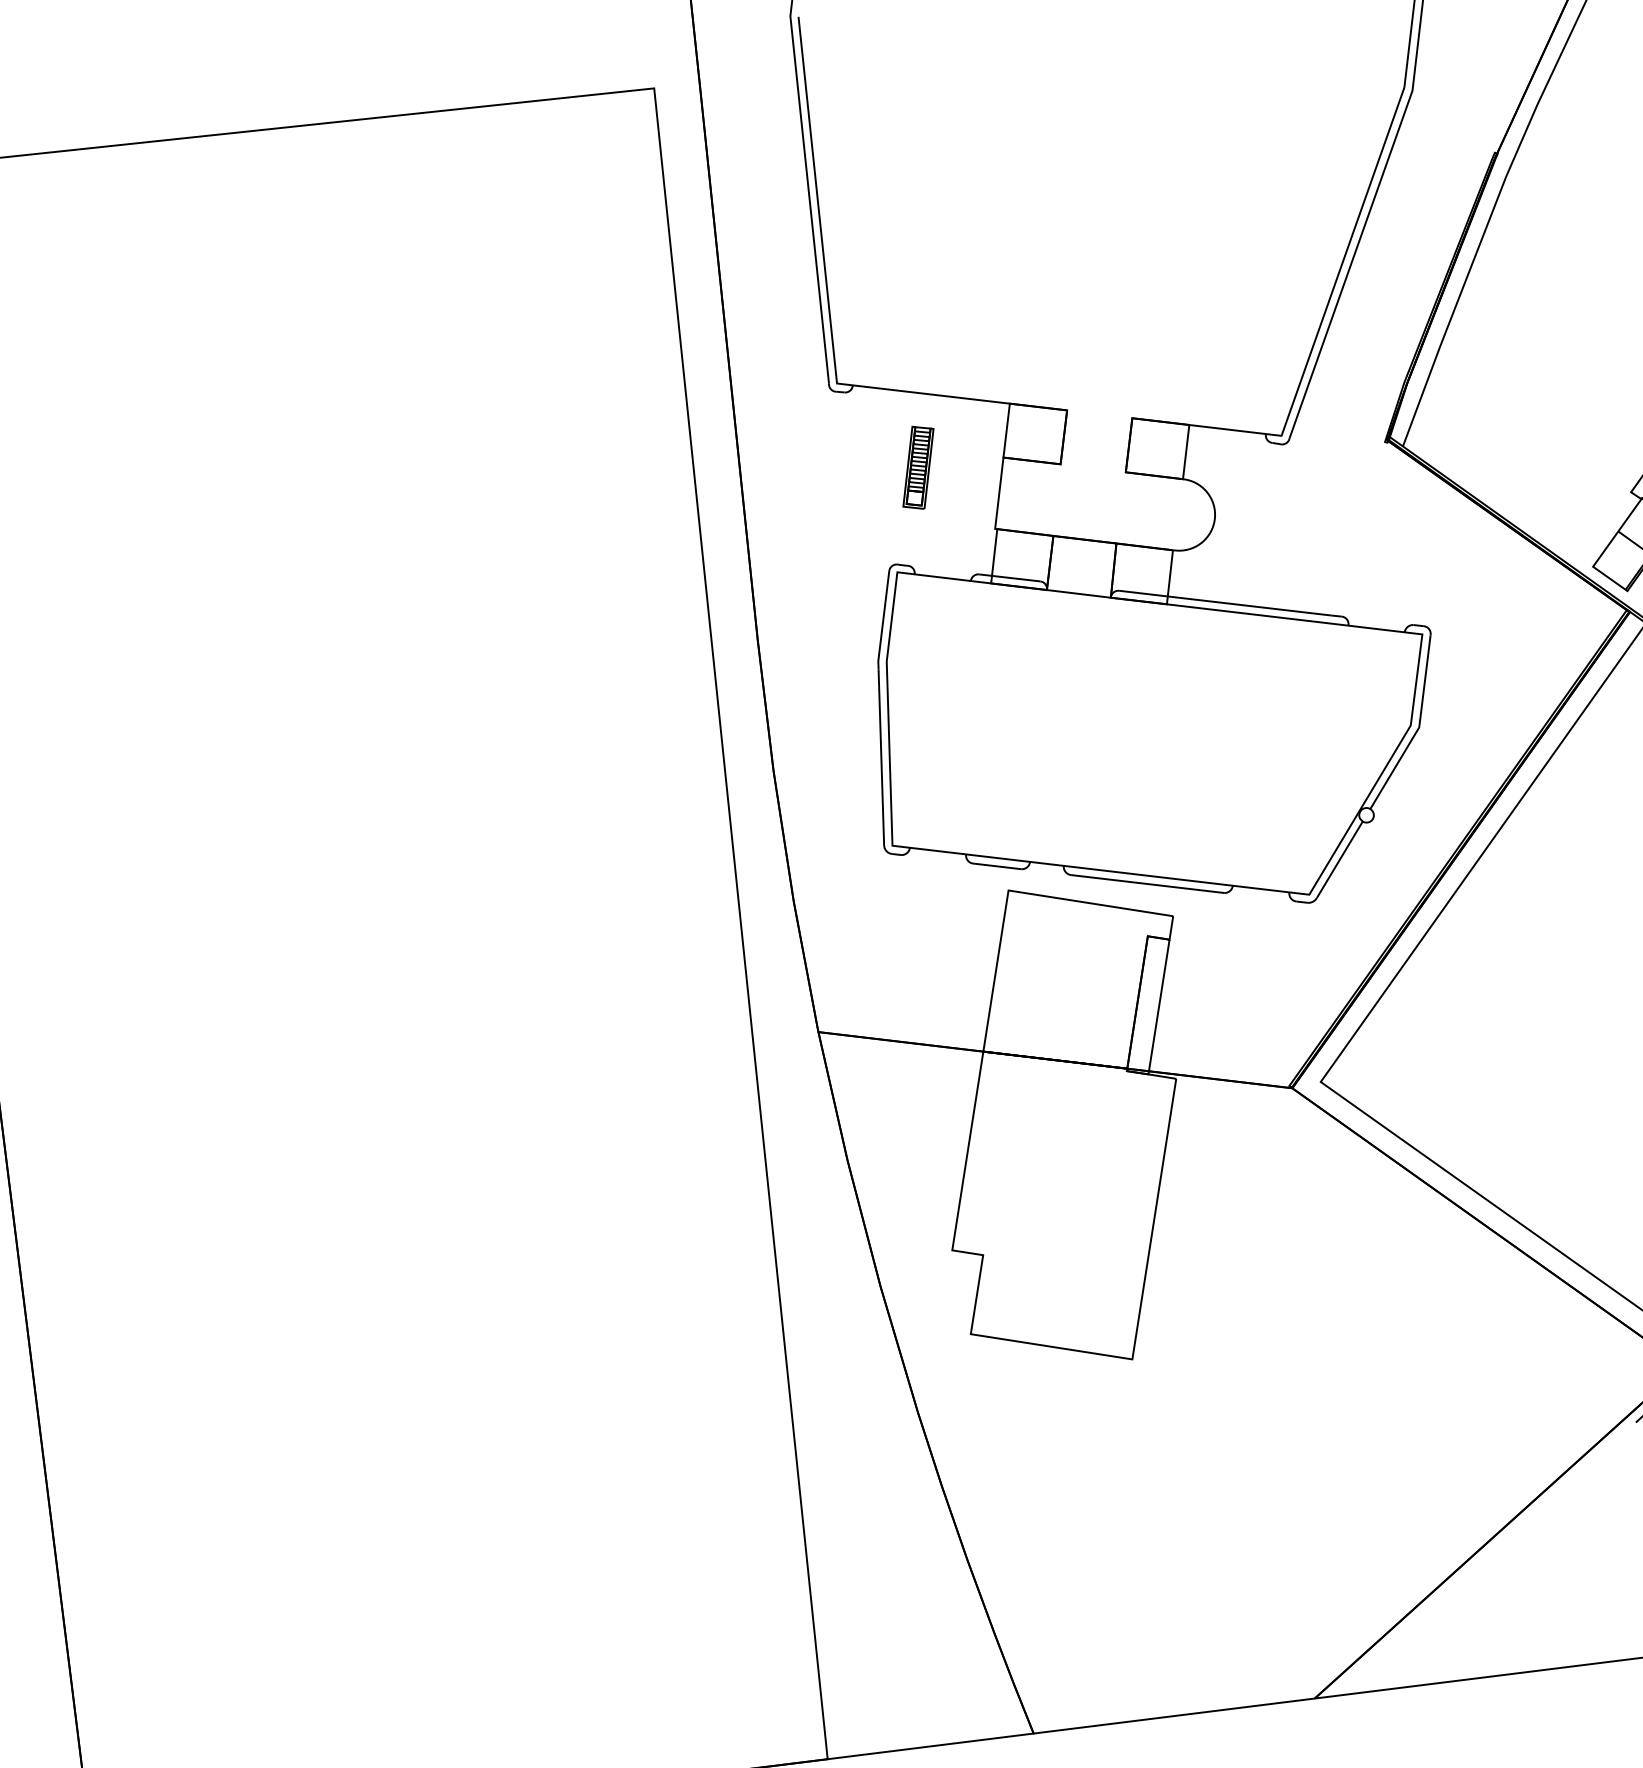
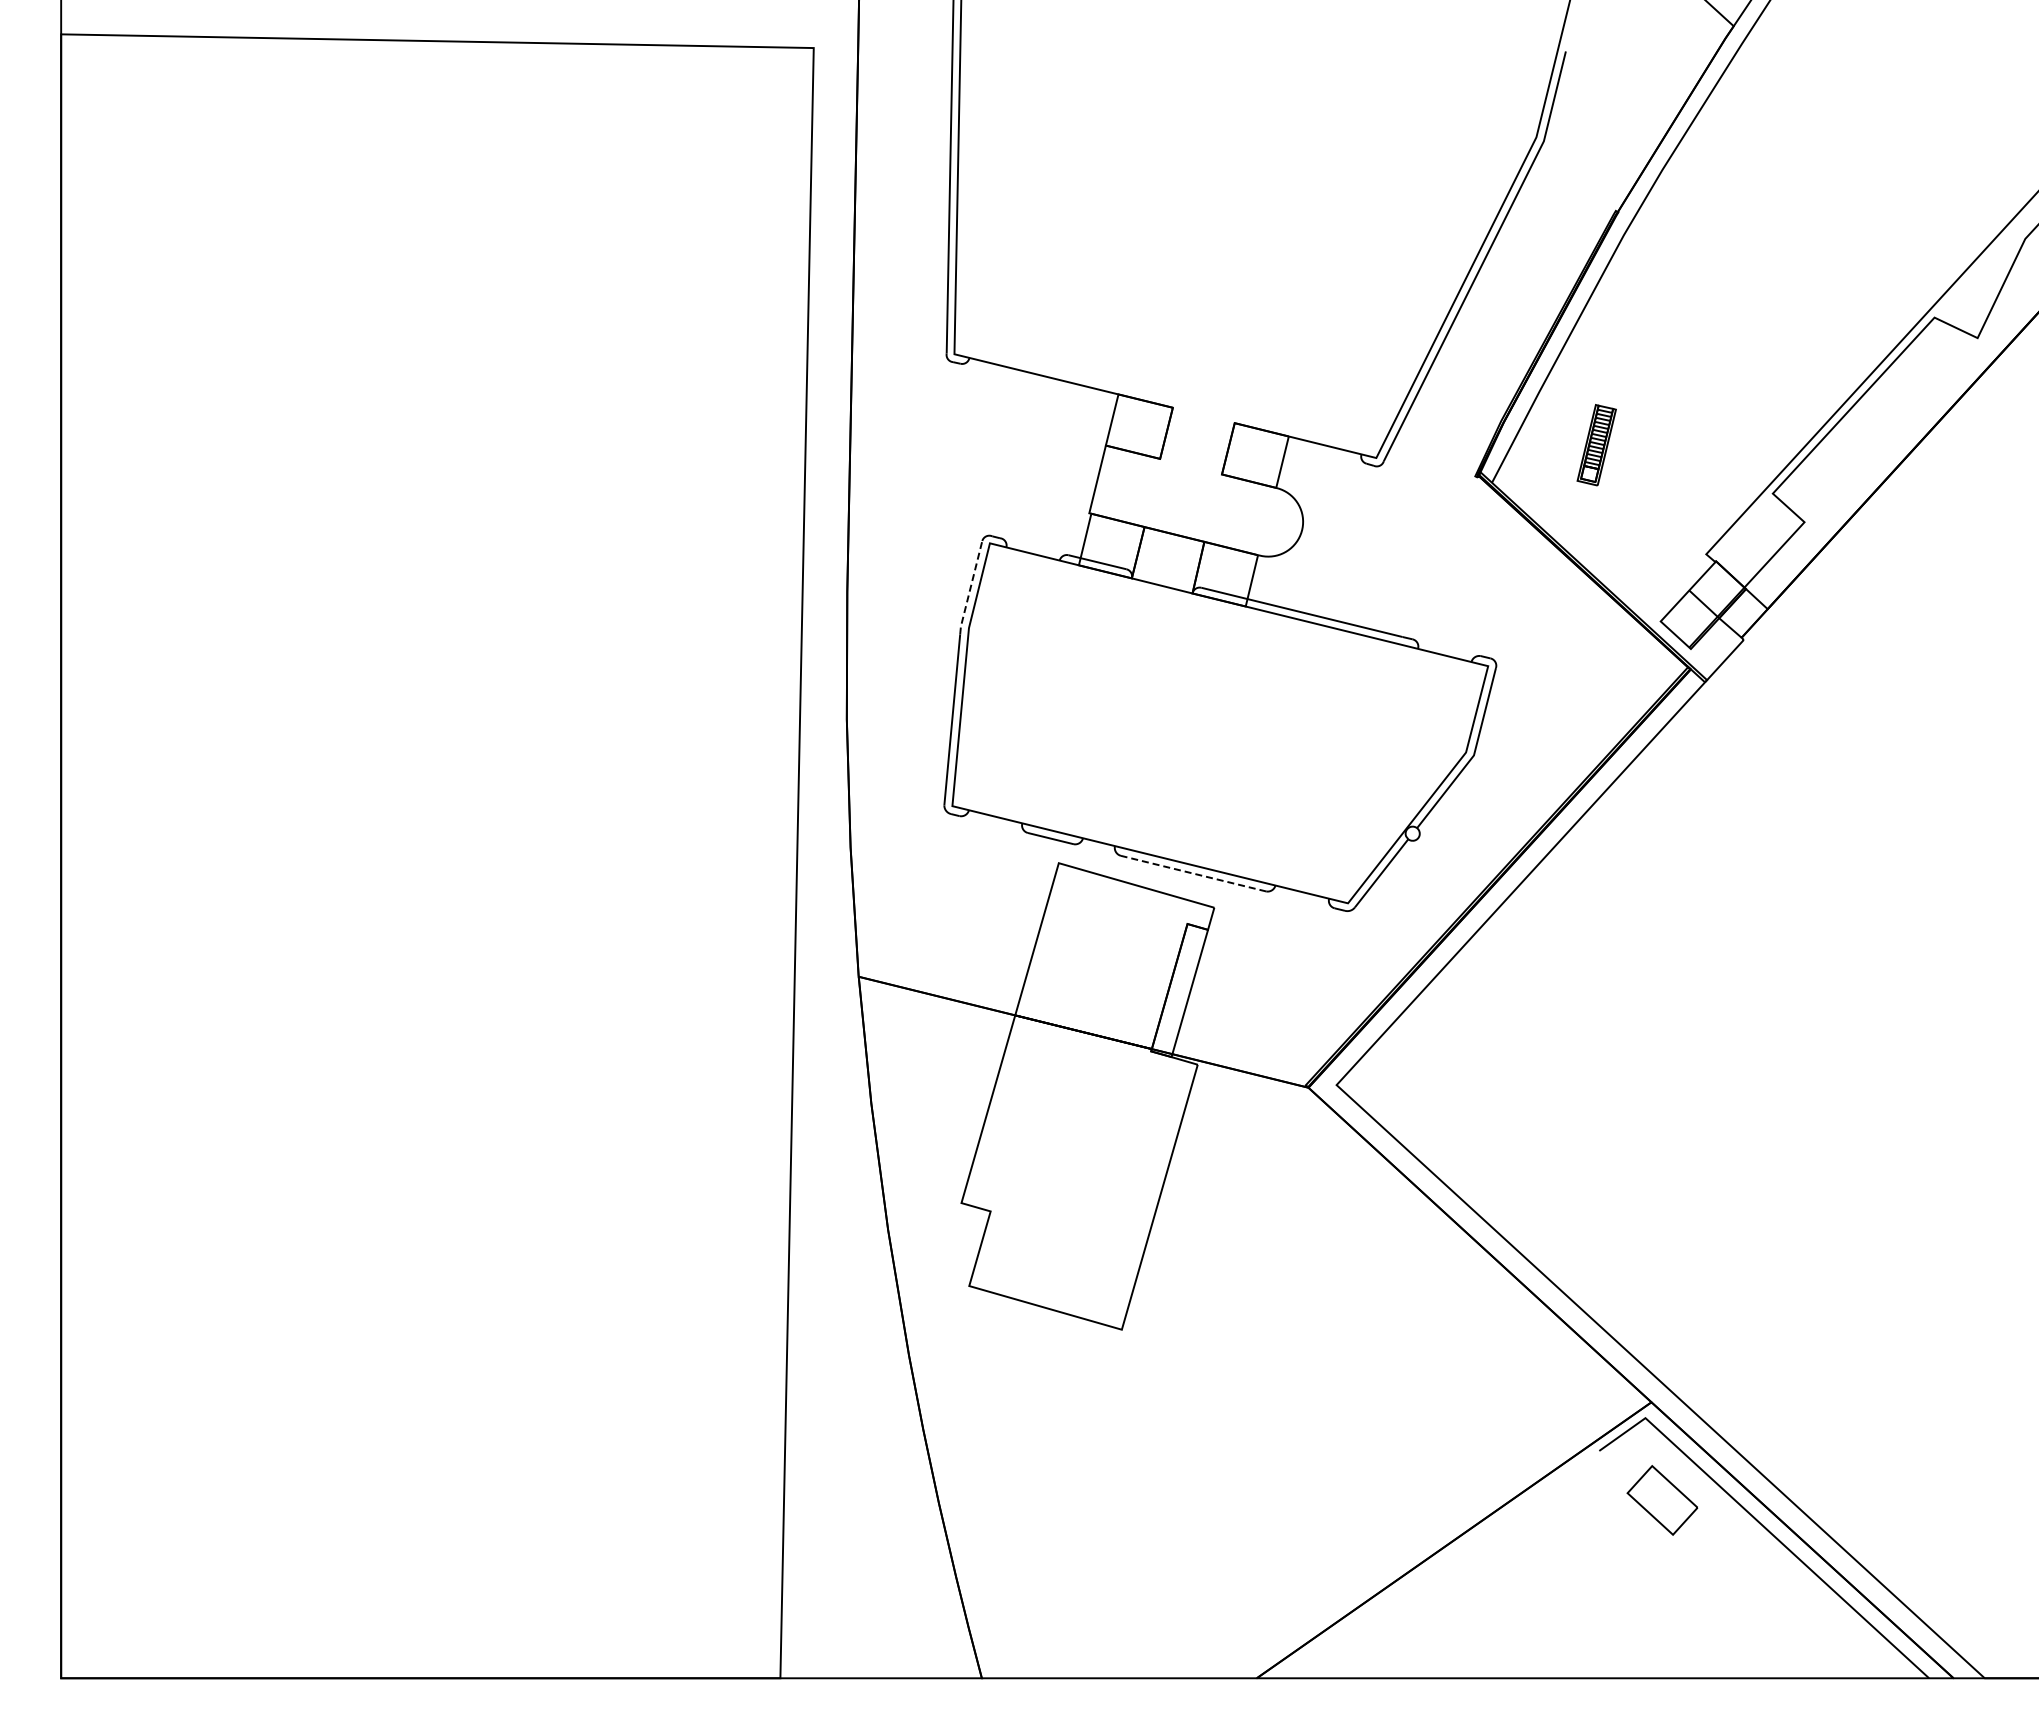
part: (918, 468) -> (1596, 445), moved
line: (883, 620) -> (970, 588), solid -> dashed
line: (1147, 883) -> (1193, 873), solid -> dashed

